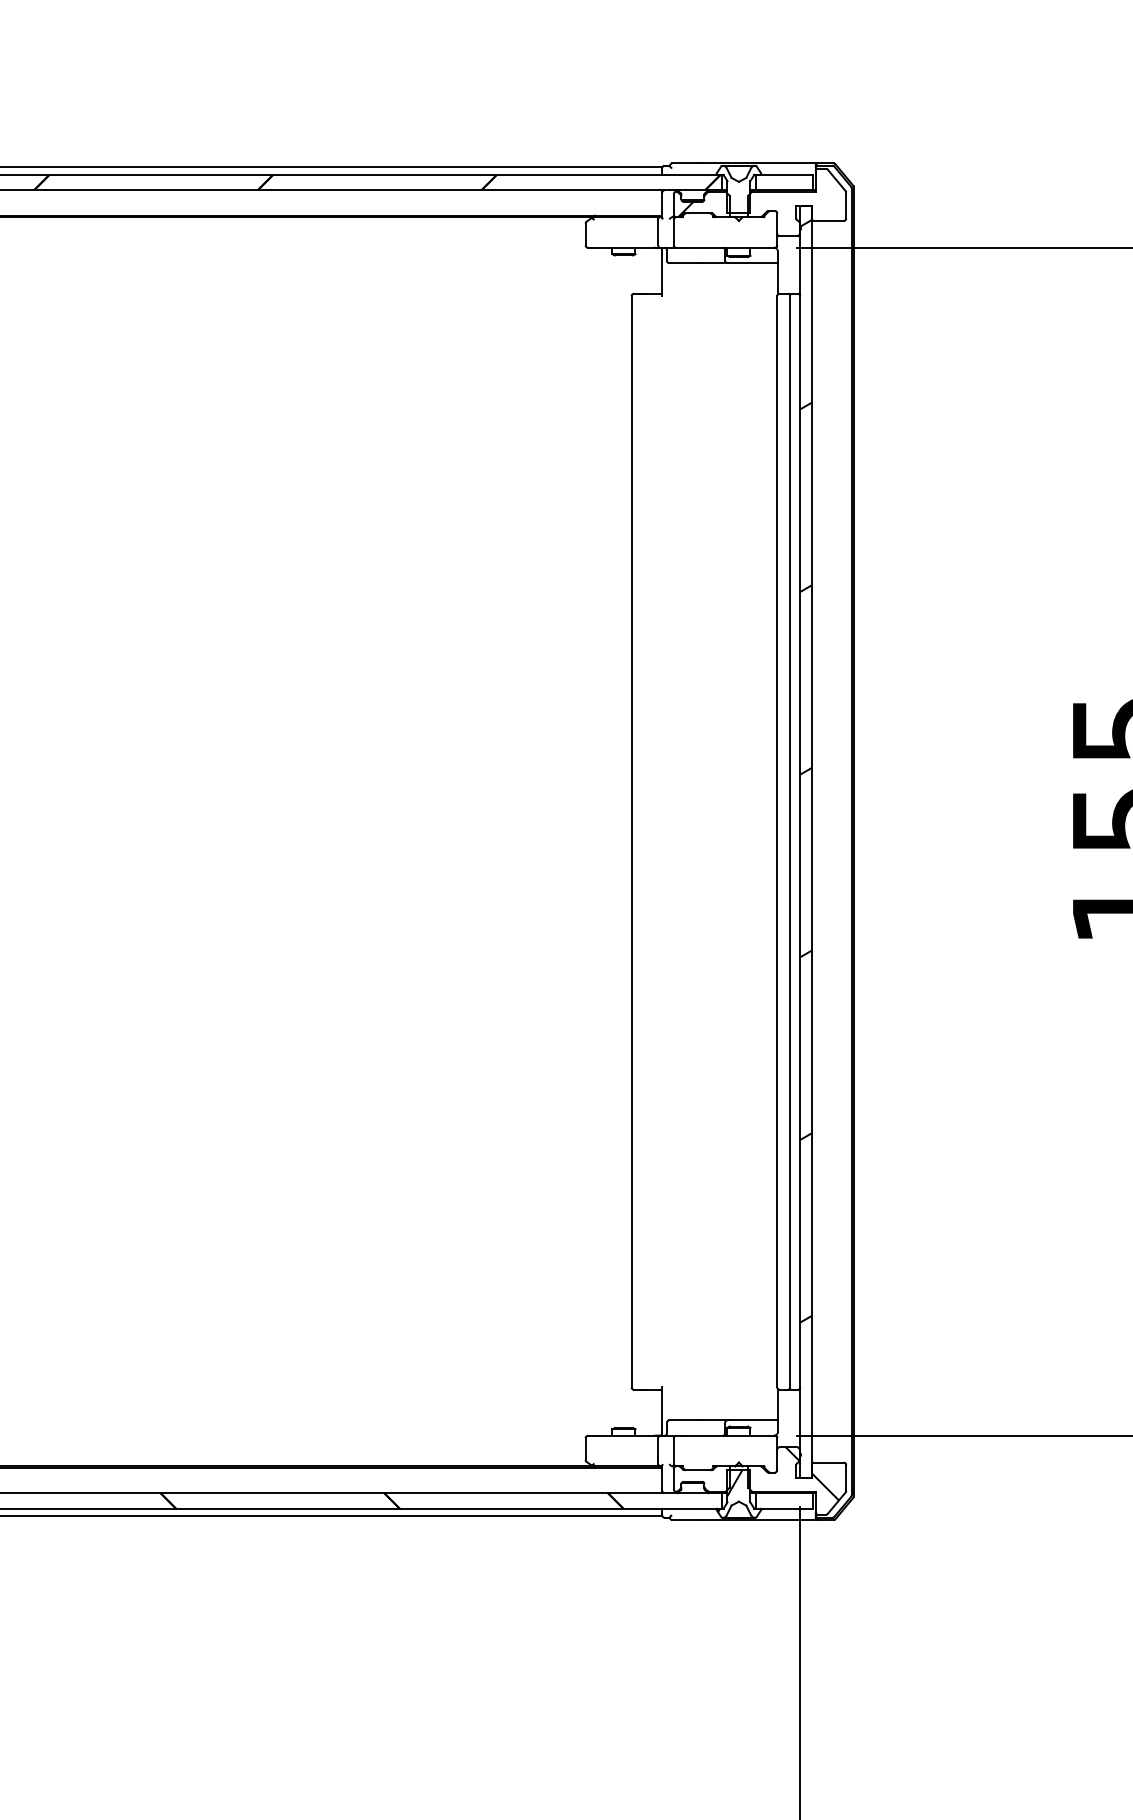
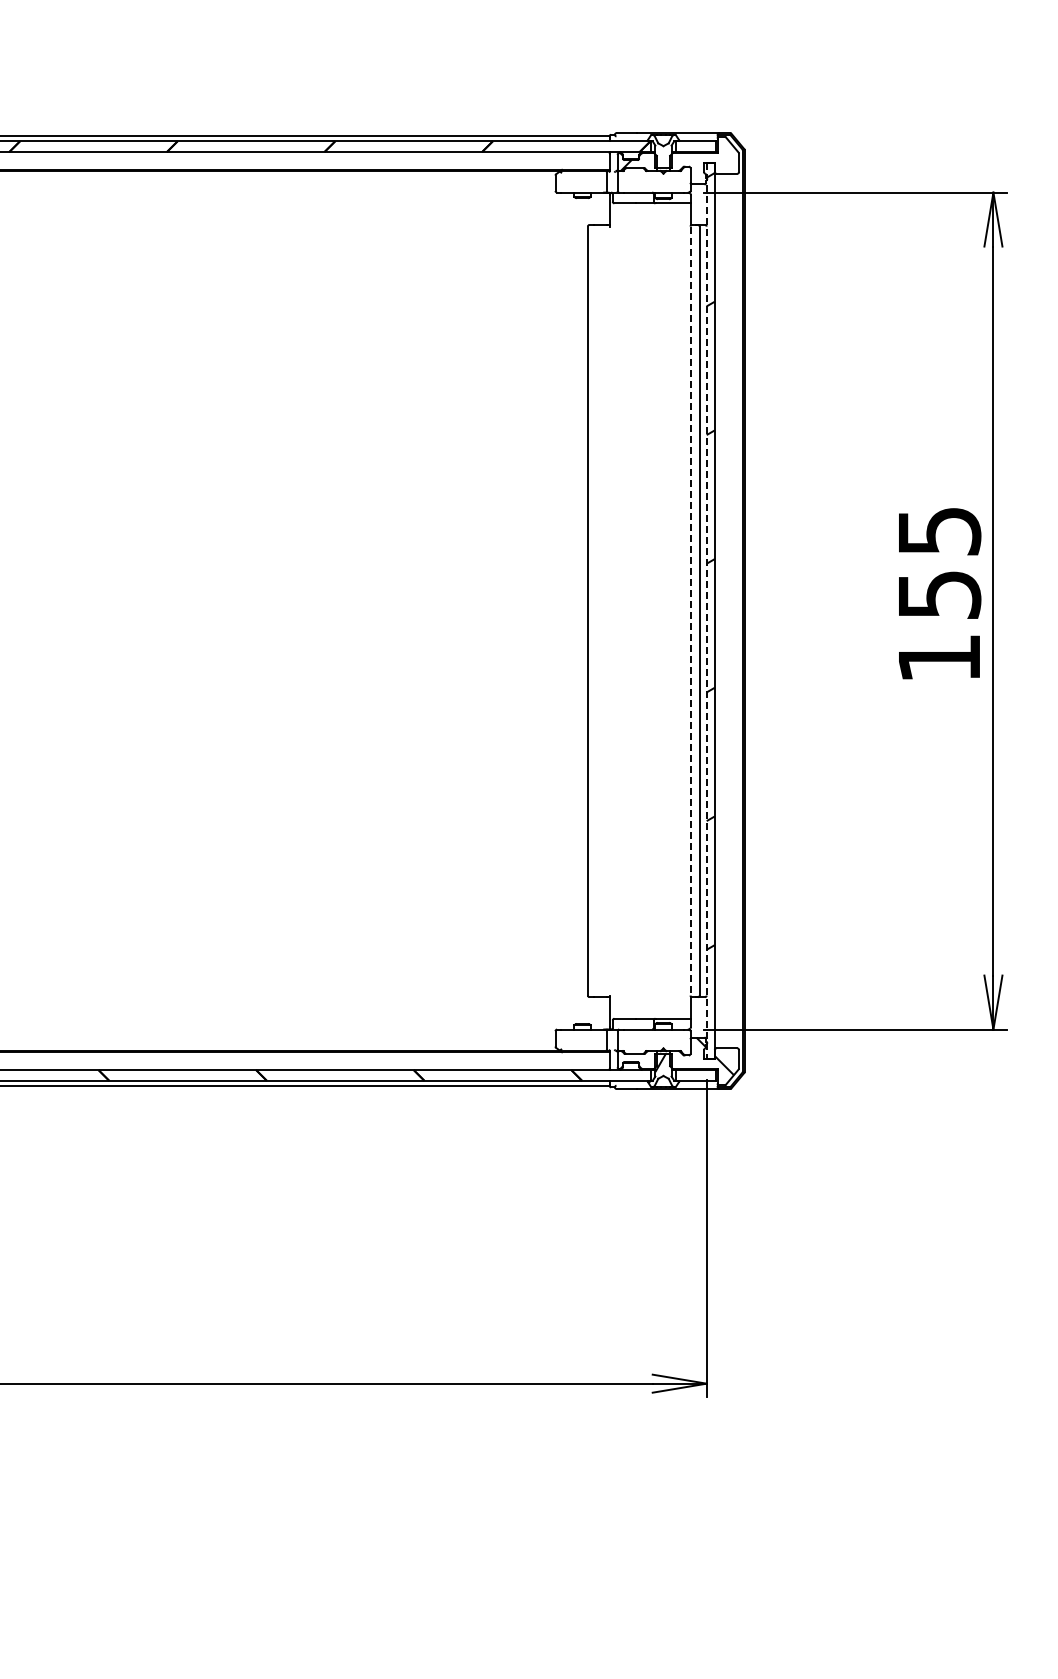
line: (777, 842) -> (690, 611), solid -> dashed
line: (799, 842) -> (706, 611), solid -> dashed

